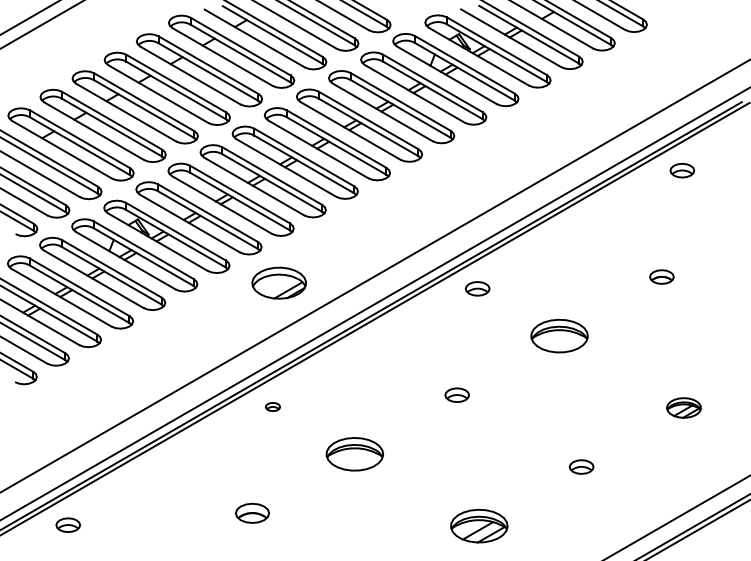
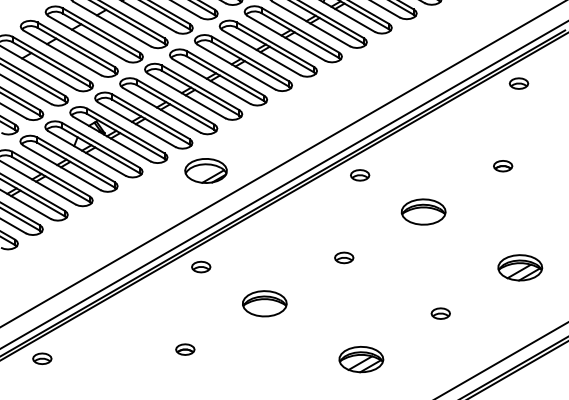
part: (272, 406) -> (200, 266), size x1.67
part: (683, 407) -> (519, 267), size x1.67
part: (252, 513) -> (185, 349), size x0.71

